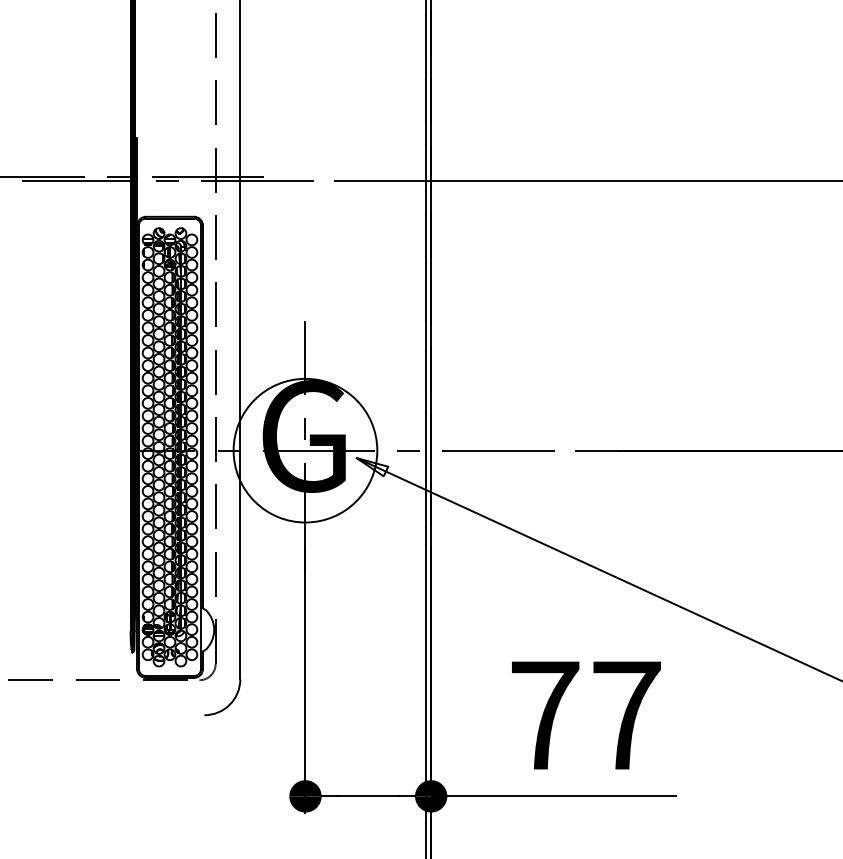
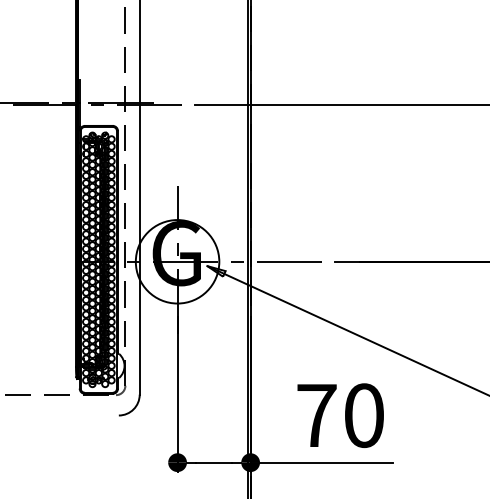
text: (627, 715) -> (364, 415), 77 -> 70

